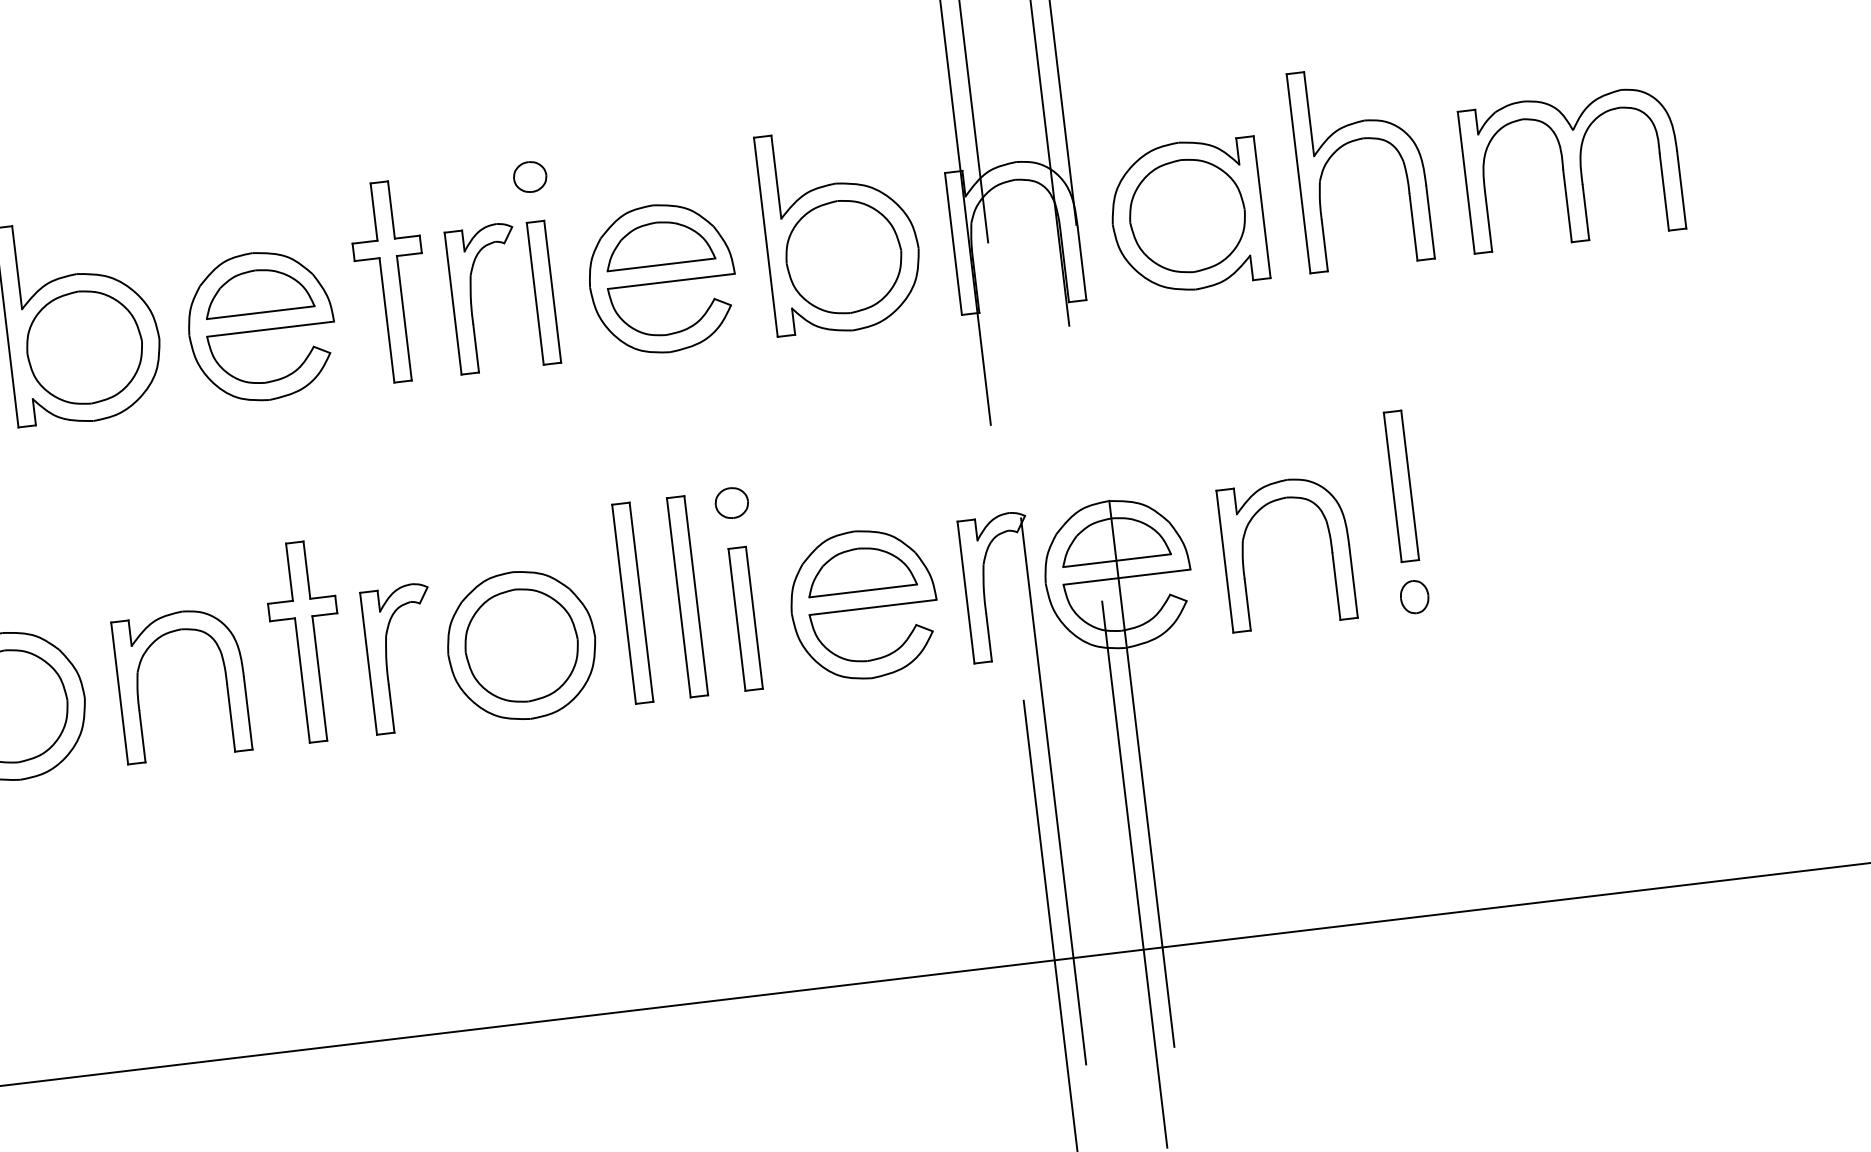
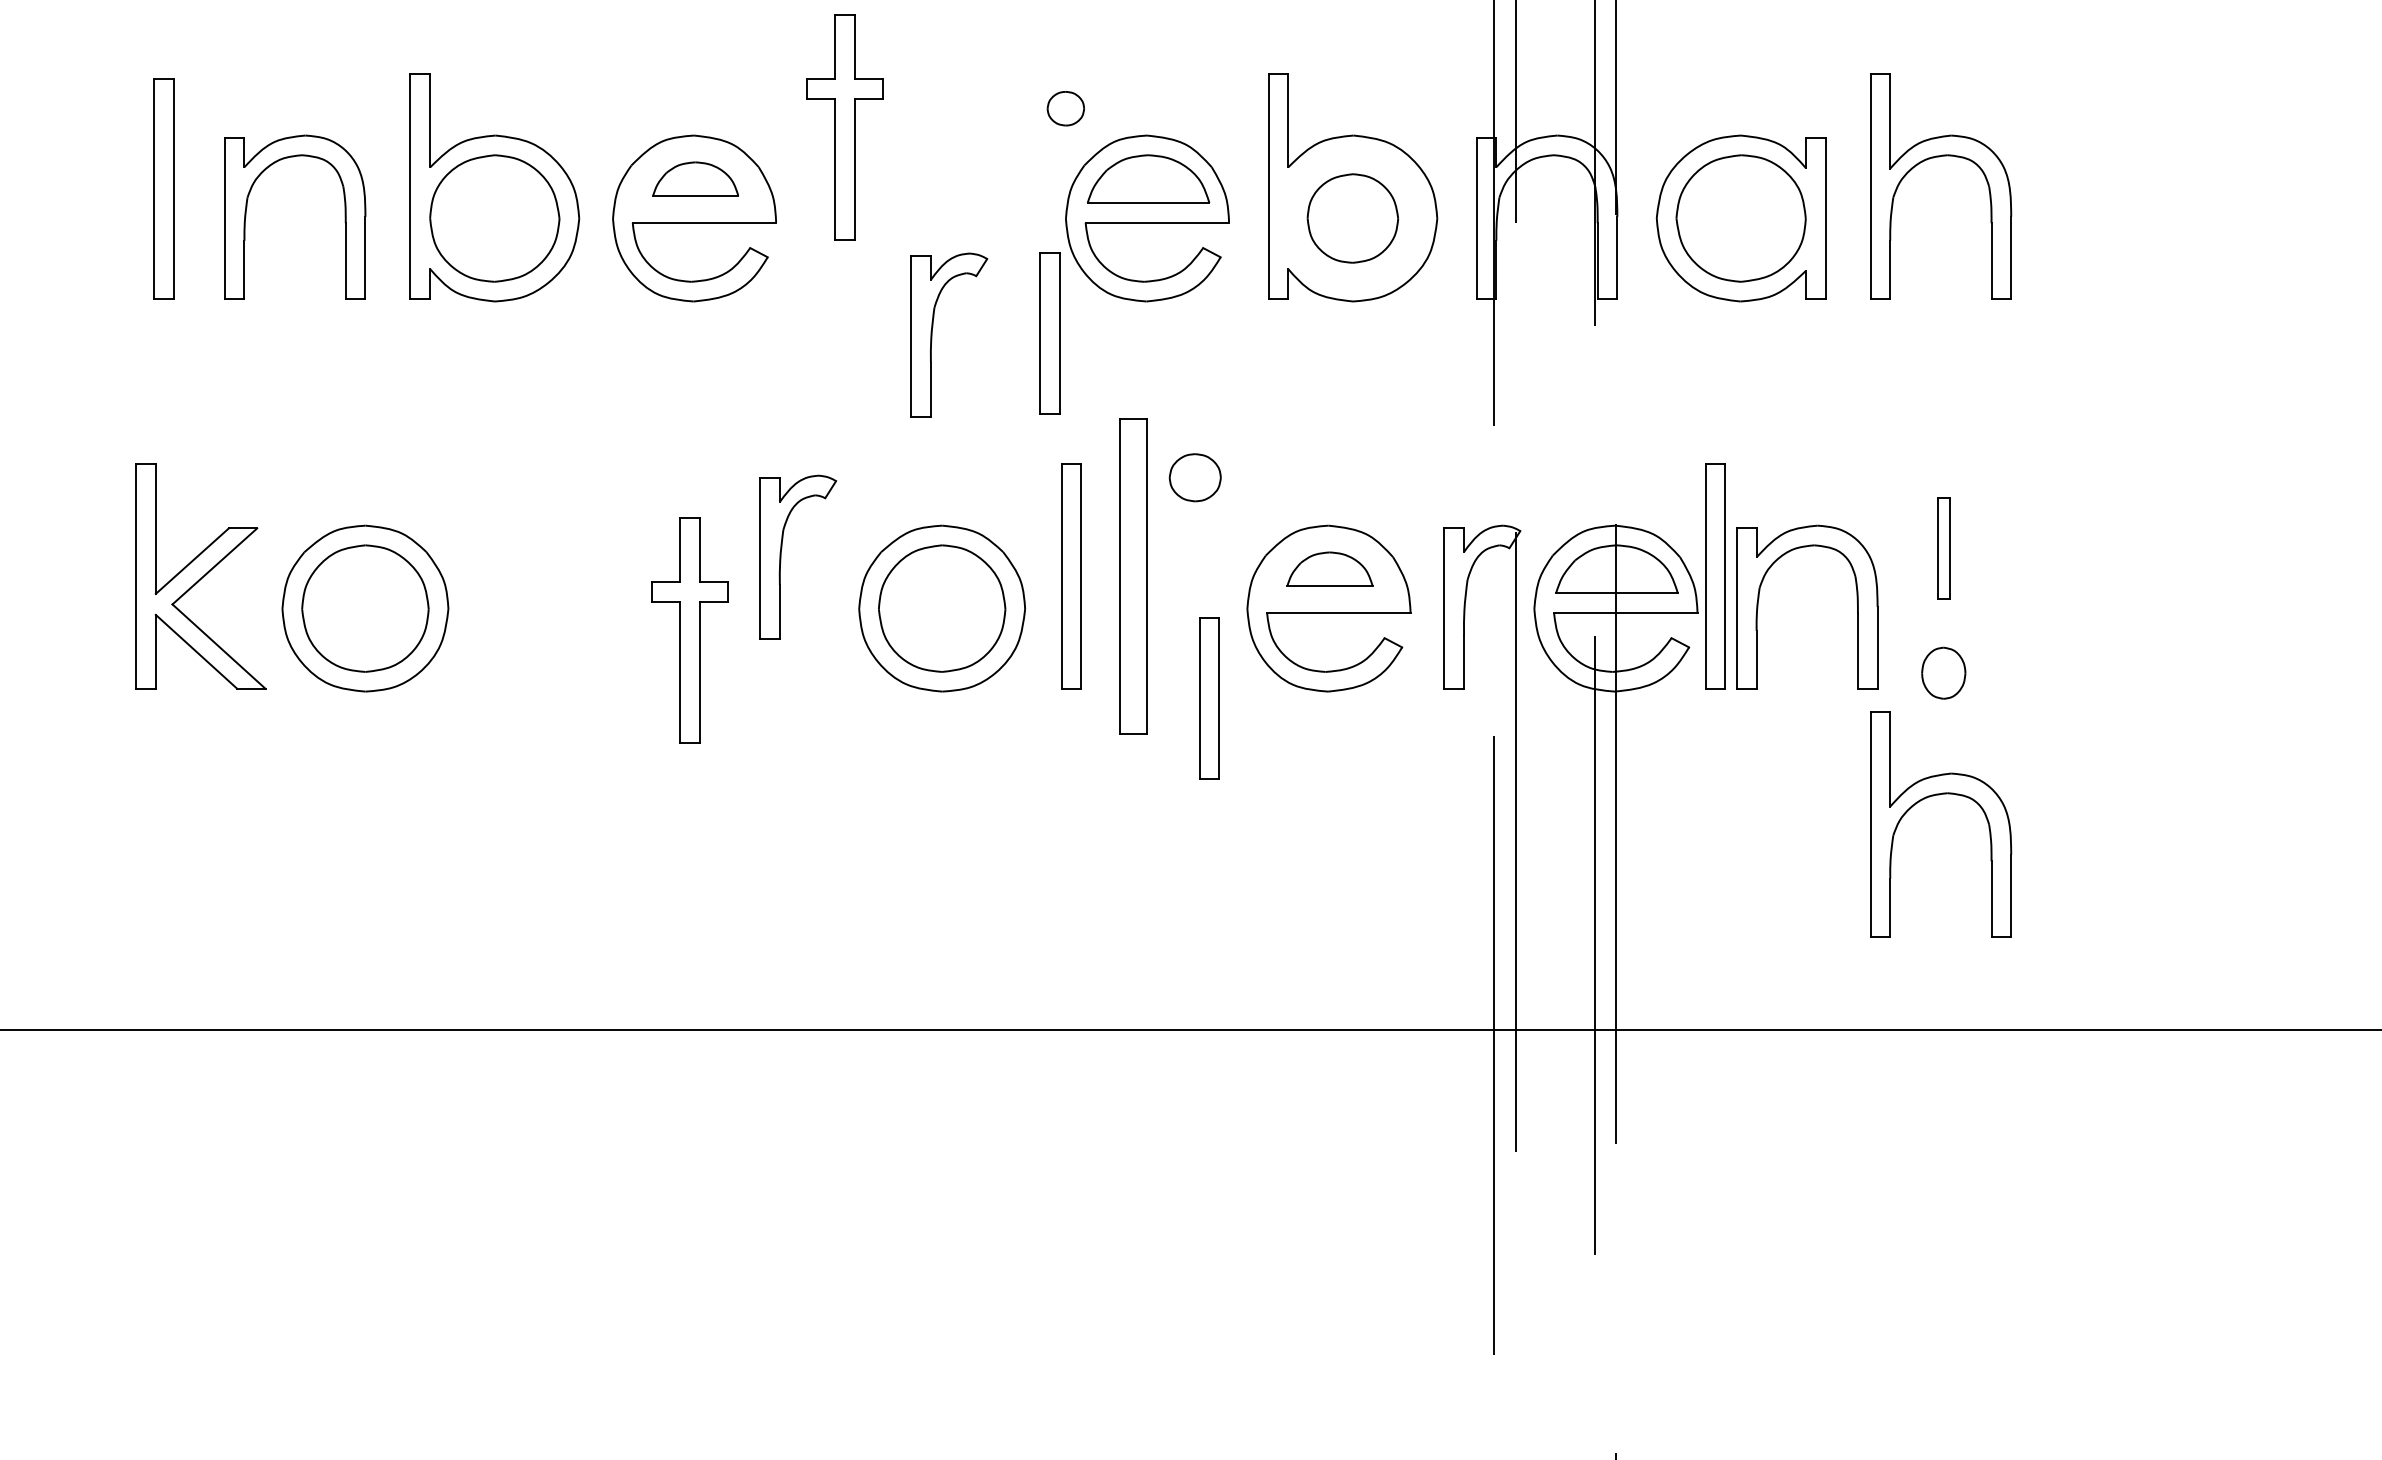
part: (1571, 168) -> (2175, 216), removed
part: (529, 176) -> (1065, 108), moved
part: (843, 257) -> (1352, 218), size x0.7
part: (390, 282) -> (844, 127), moved
part: (258, 290) -> (695, 178), size x0.7
part: (543, 292) -> (1049, 333), moved
part: (471, 299) -> (932, 334), moved
part: (1401, 486) -> (1943, 548), size x0.6
part: (732, 502) -> (1195, 477), size x1.4
part: (1202, 535) -> (1715, 576), added
part: (860, 569) -> (1329, 568), size x0.7
part: (687, 596) -> (1133, 576), size x1.4
part: (1414, 597) -> (1943, 673), size x1.4
part: (745, 618) -> (1209, 698), moved
part: (306, 642) -> (689, 630), moved
part: (387, 659) -> (781, 556), moved
part: (138, 682) -> (510, 598), removed
part: (1423, 705) -> (1939, 795), added

